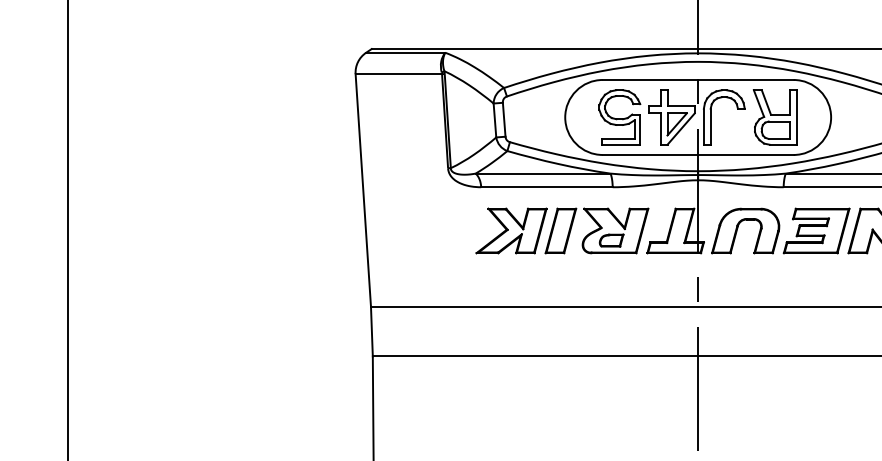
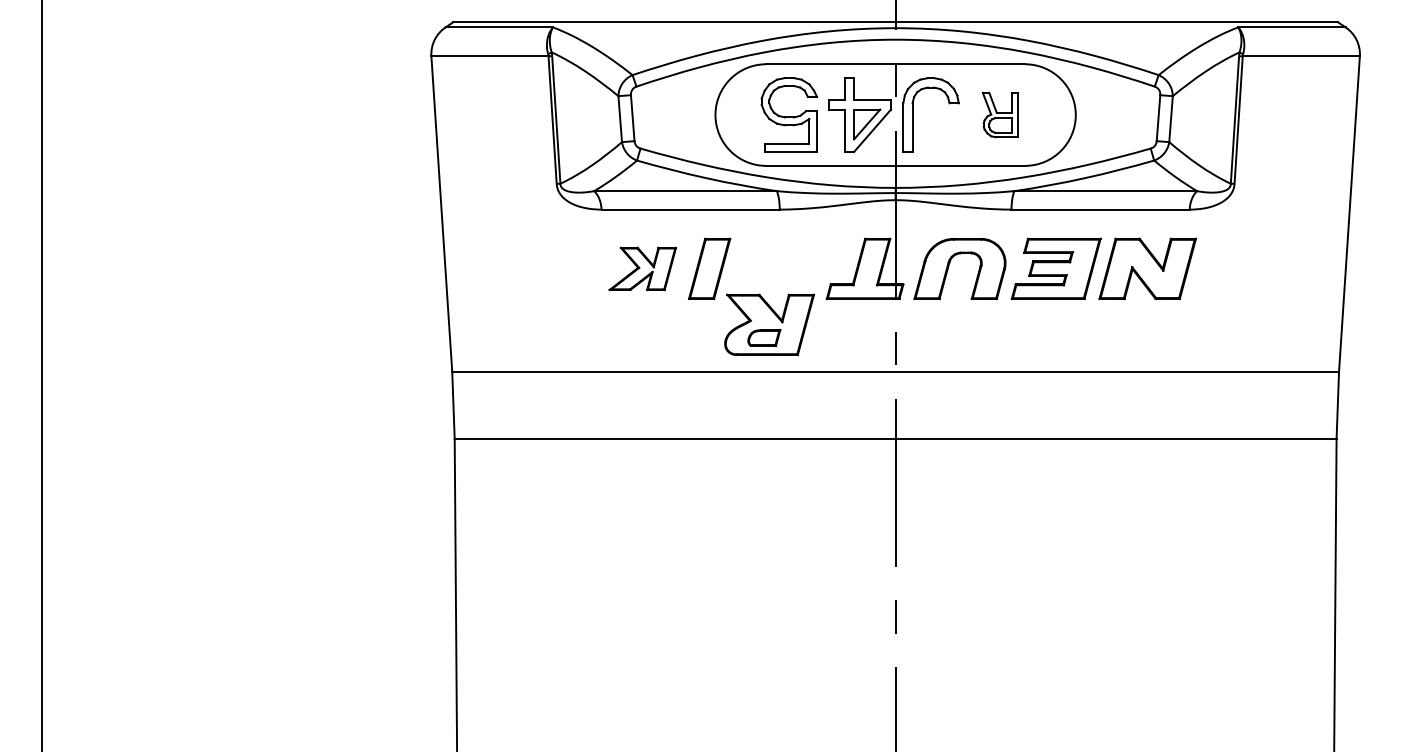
part: (775, 117) -> (1000, 114), size x0.6
part: (511, 230) -> (642, 268), size x0.7
part: (615, 230) -> (769, 324), moved

